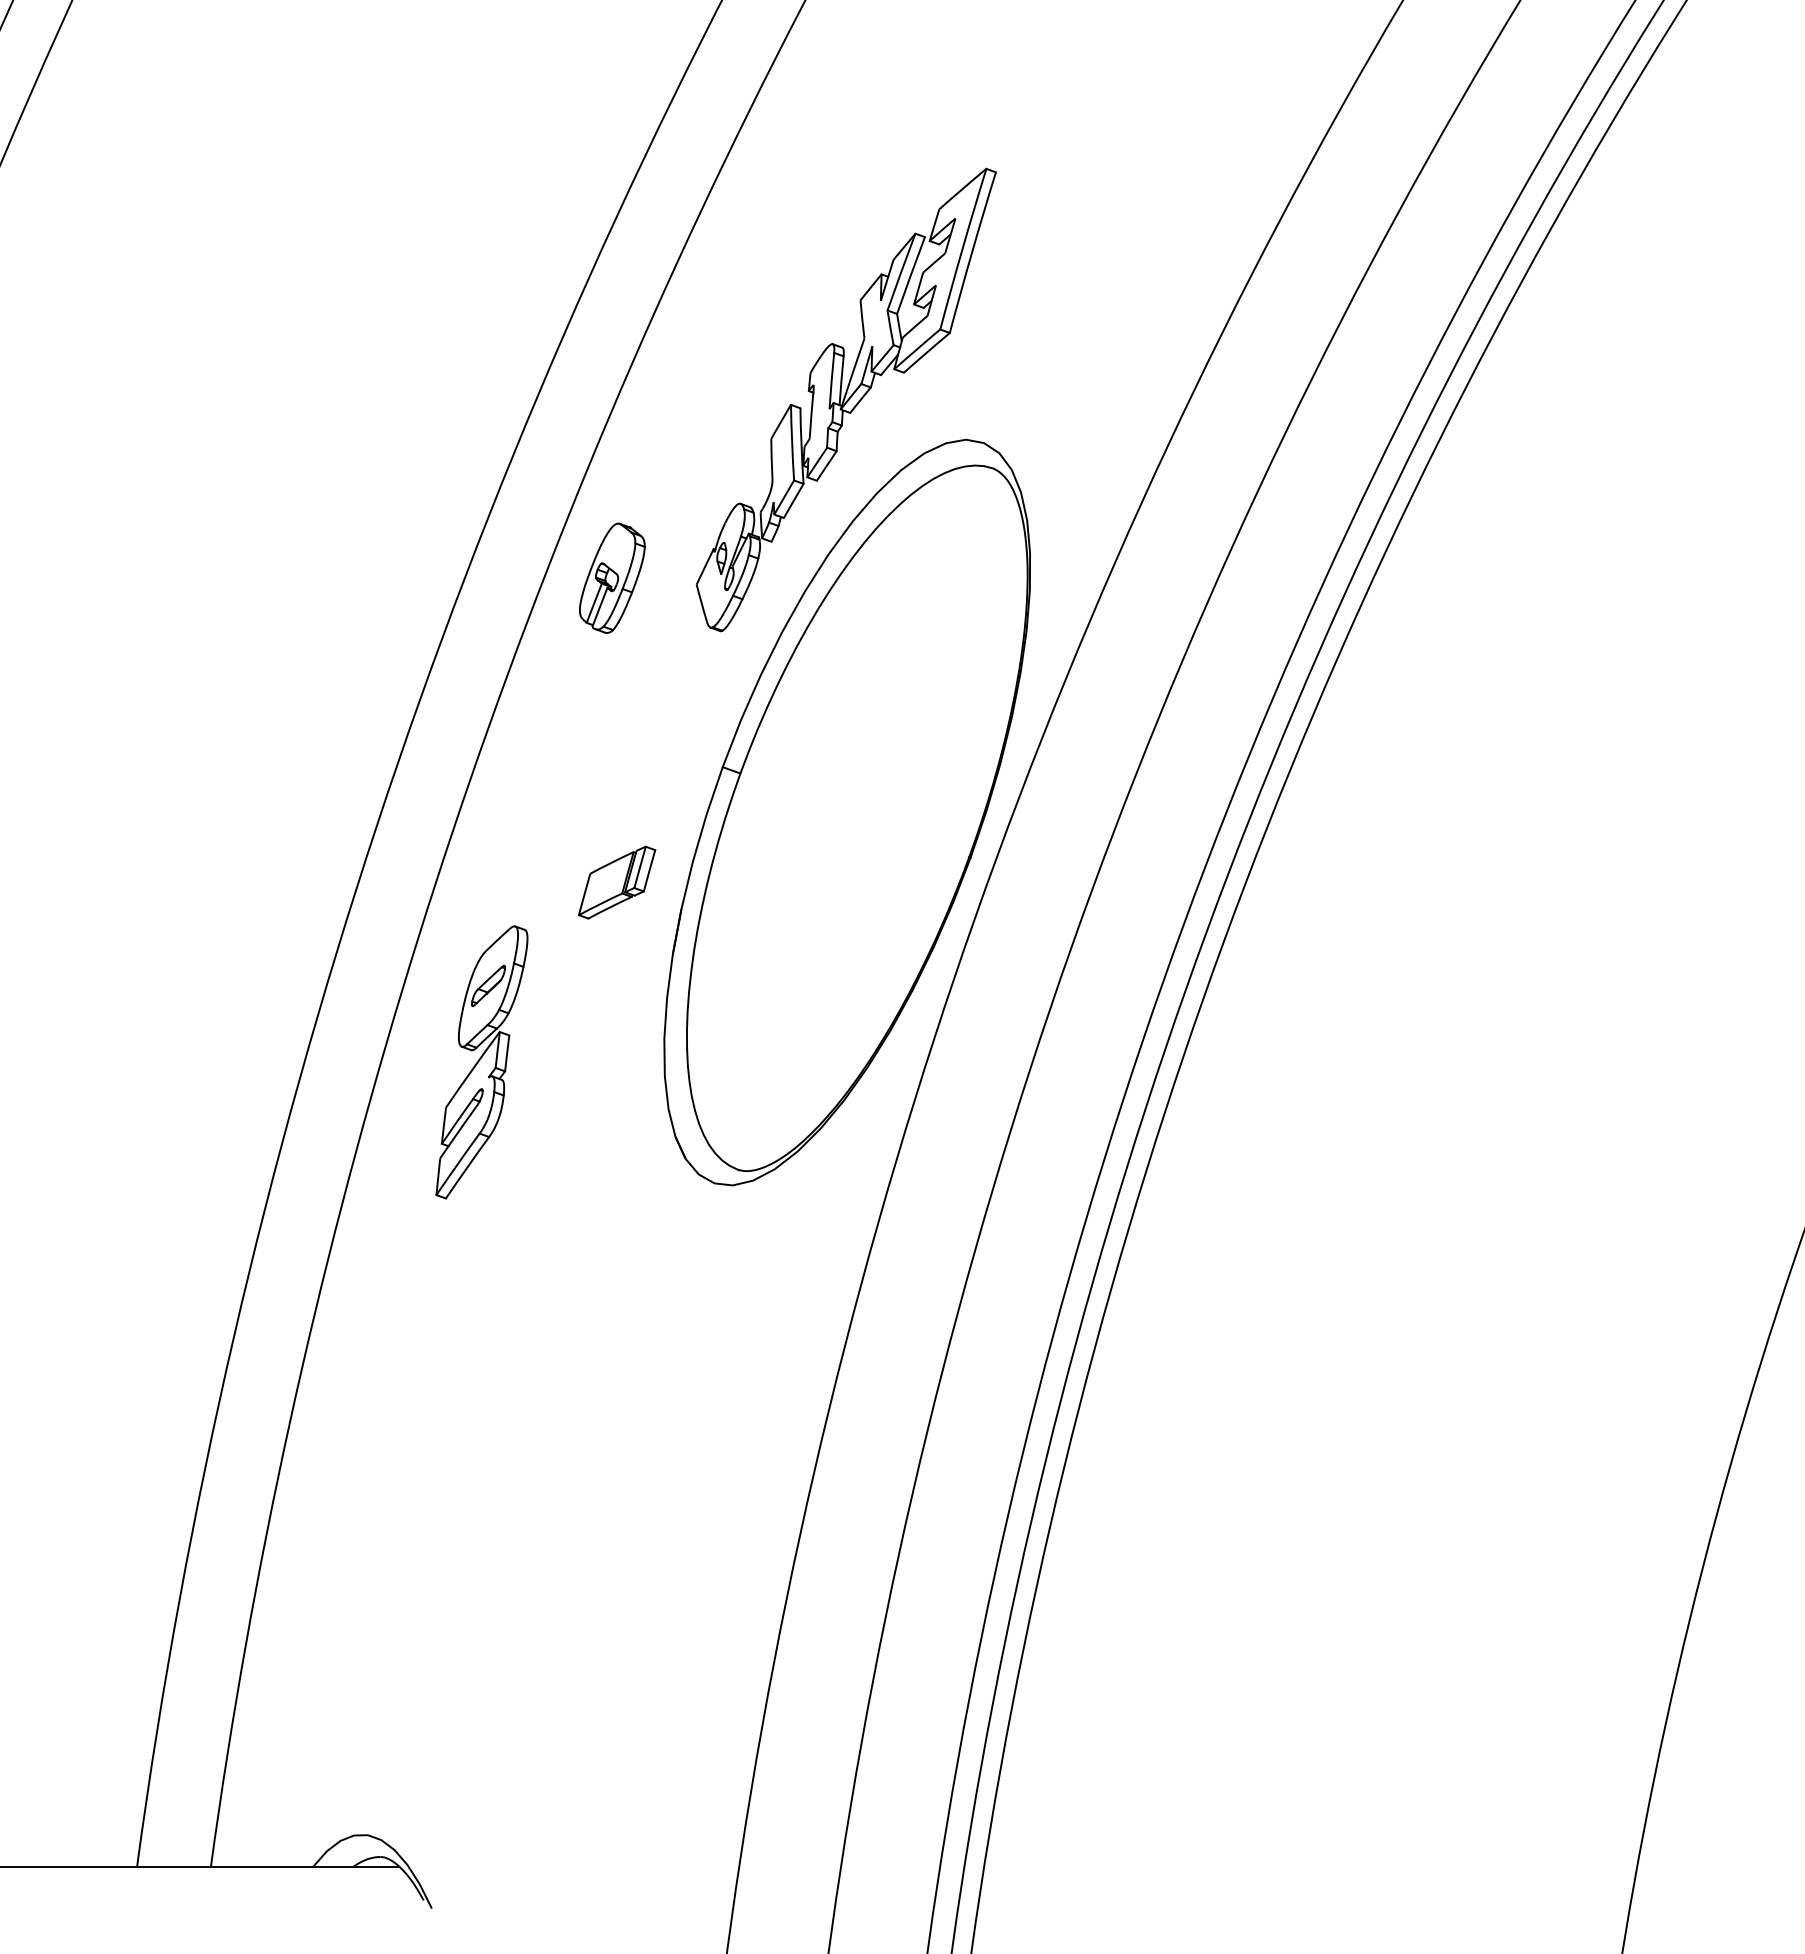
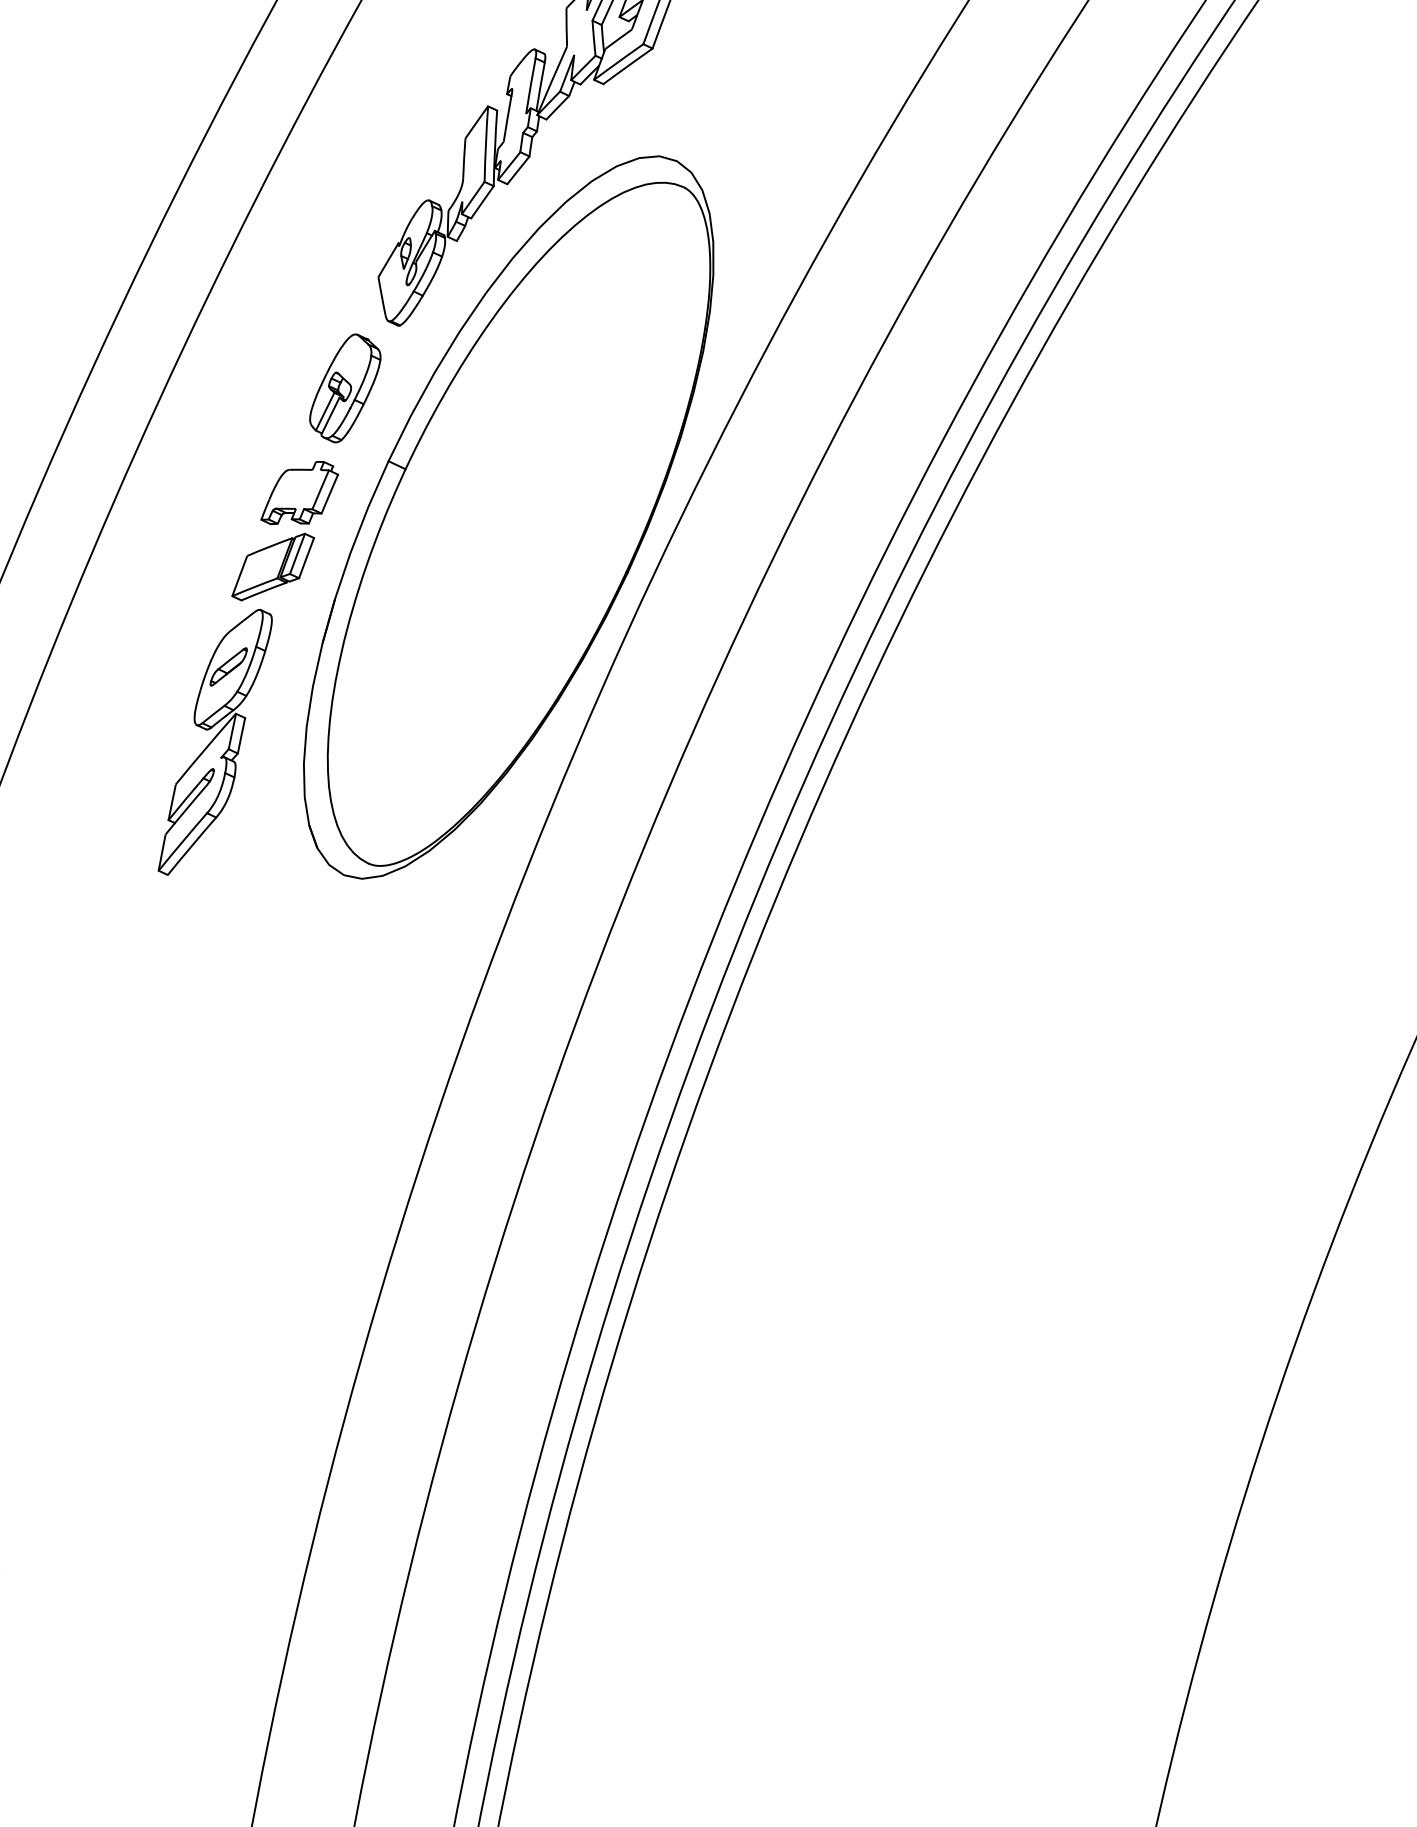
part: (612, 577) -> (345, 387), moved
part: (637, 806) -> (300, 493), added
part: (481, 1062) -> (215, 742), moved

